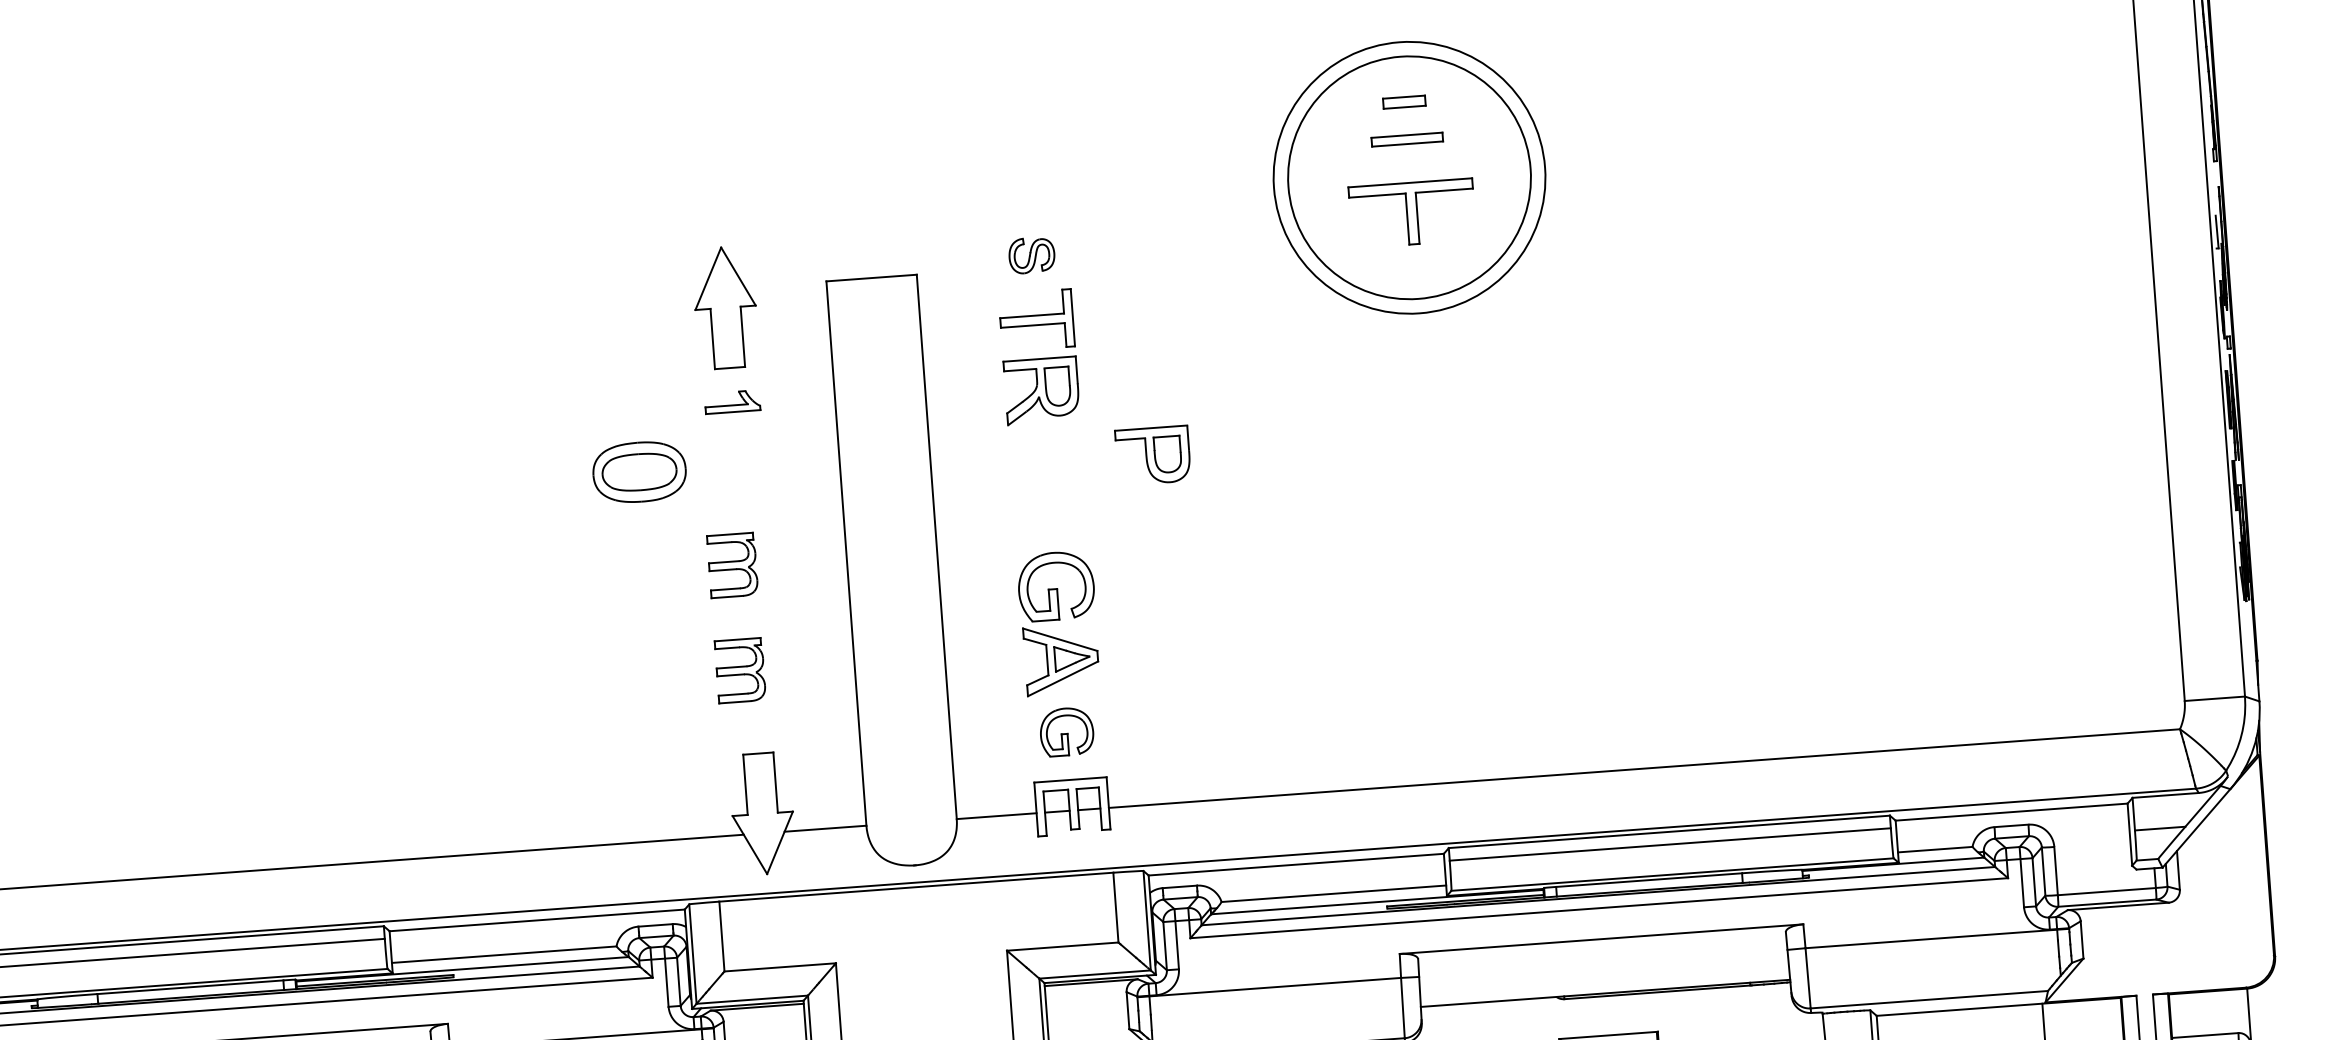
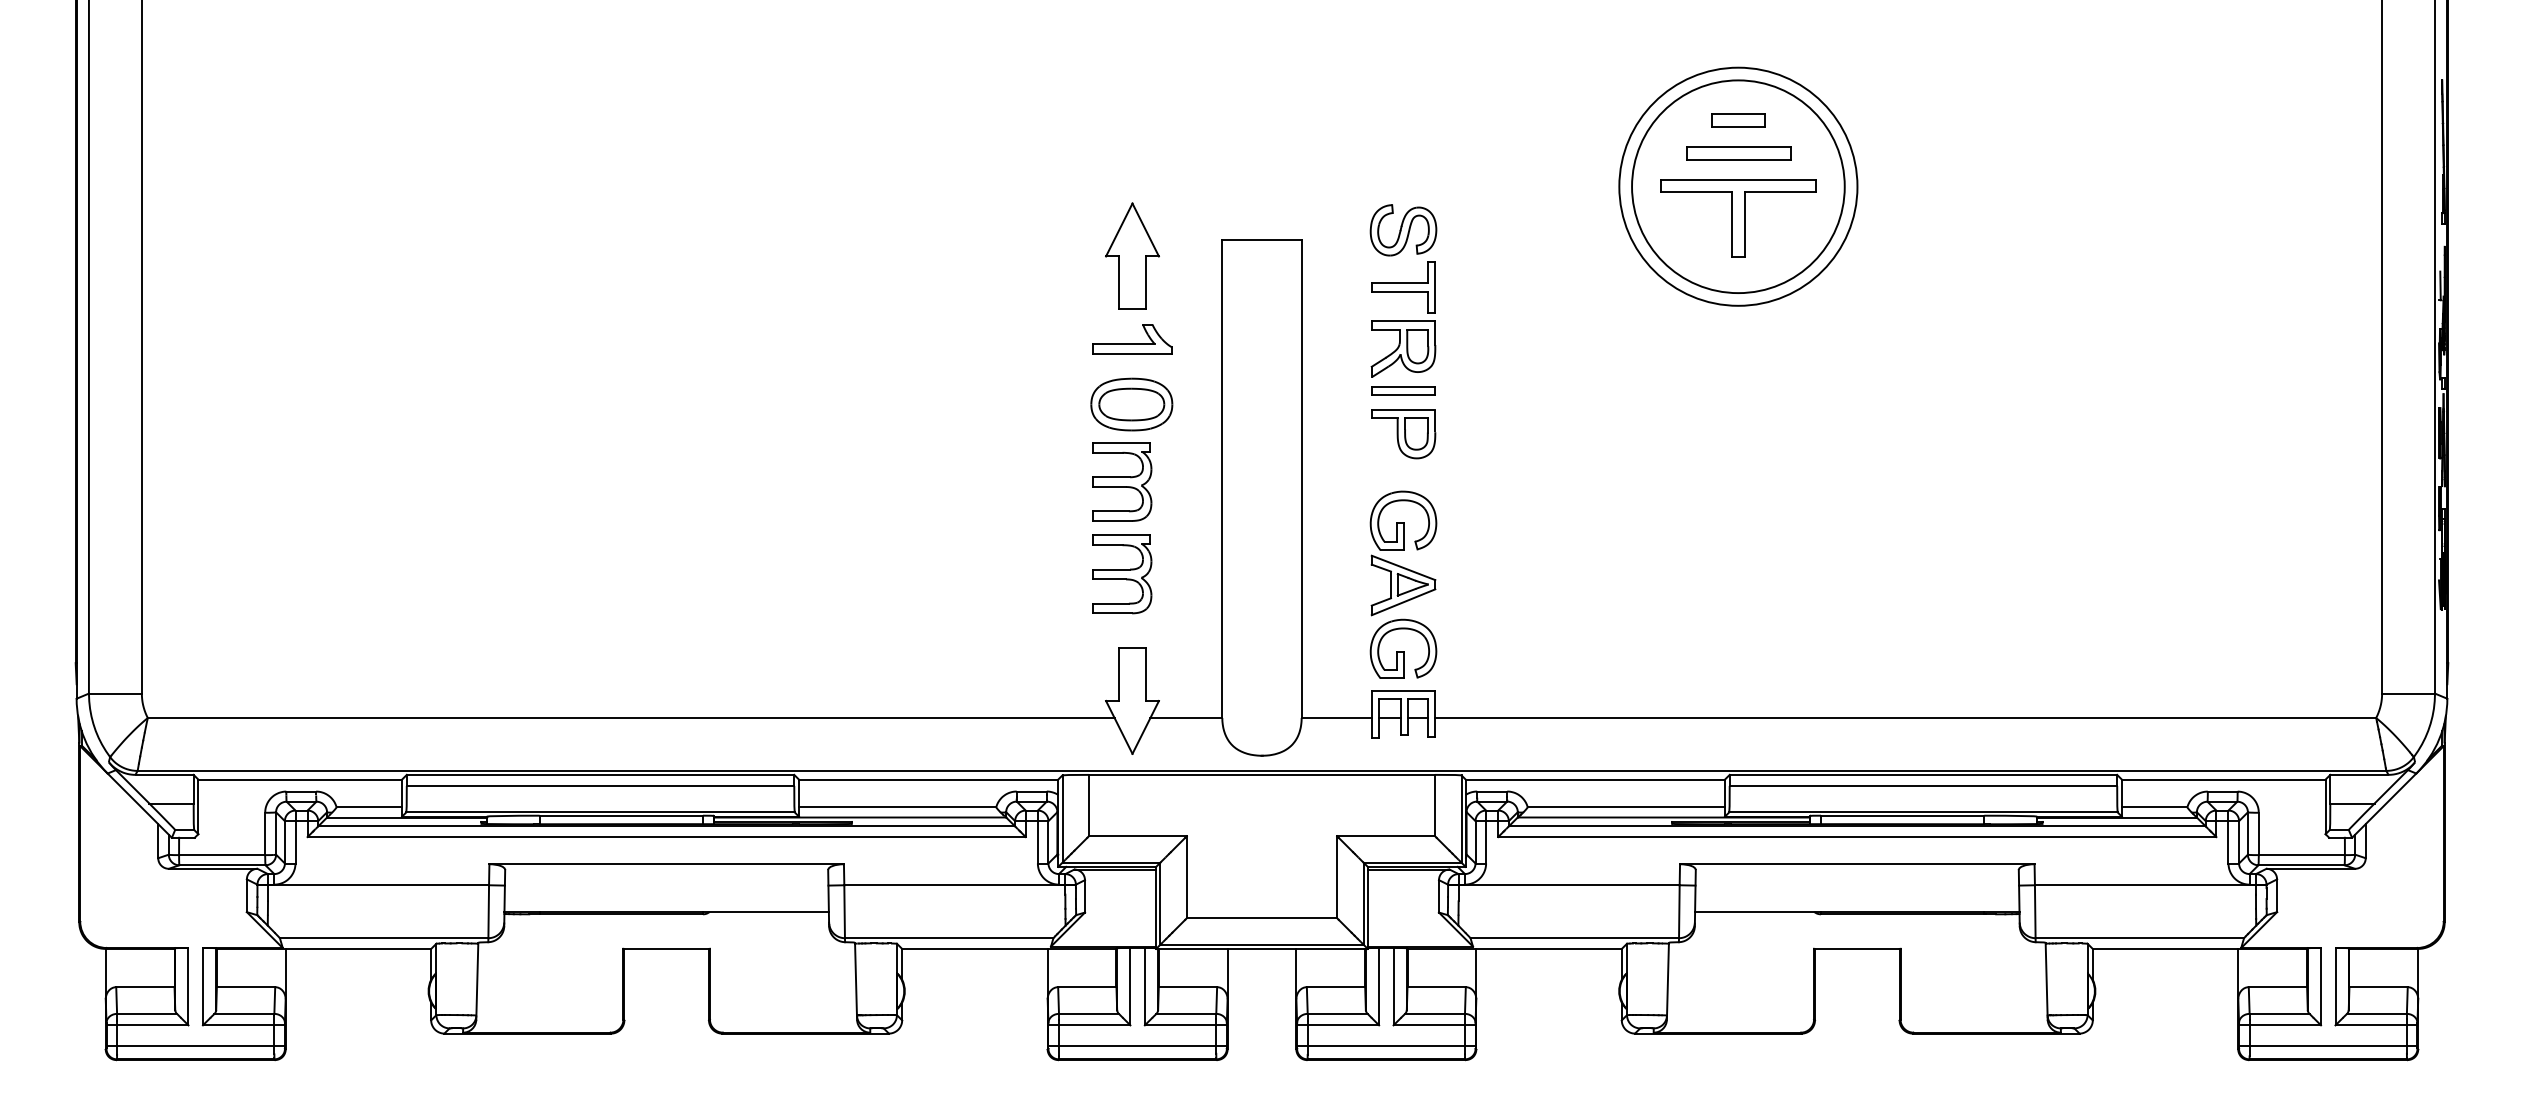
part: (1404, 102) -> (1738, 120), size x1.43
part: (1406, 139) -> (1738, 153), size x1.67
part: (1412, 213) -> (1738, 218), size x1.43
part: (1031, 255) -> (1403, 230), size x1.67
part: (732, 402) -> (1132, 339), size x1.67
part: (1045, 437) -> (1403, 390), added
part: (1153, 456) -> (1403, 434), moved
part: (639, 472) -> (1131, 404), moved
part: (733, 564) -> (1122, 481), size x1.43
part: (740, 670) -> (1122, 574), size x1.43
part: (1066, 731) -> (1403, 648), size x1.43

